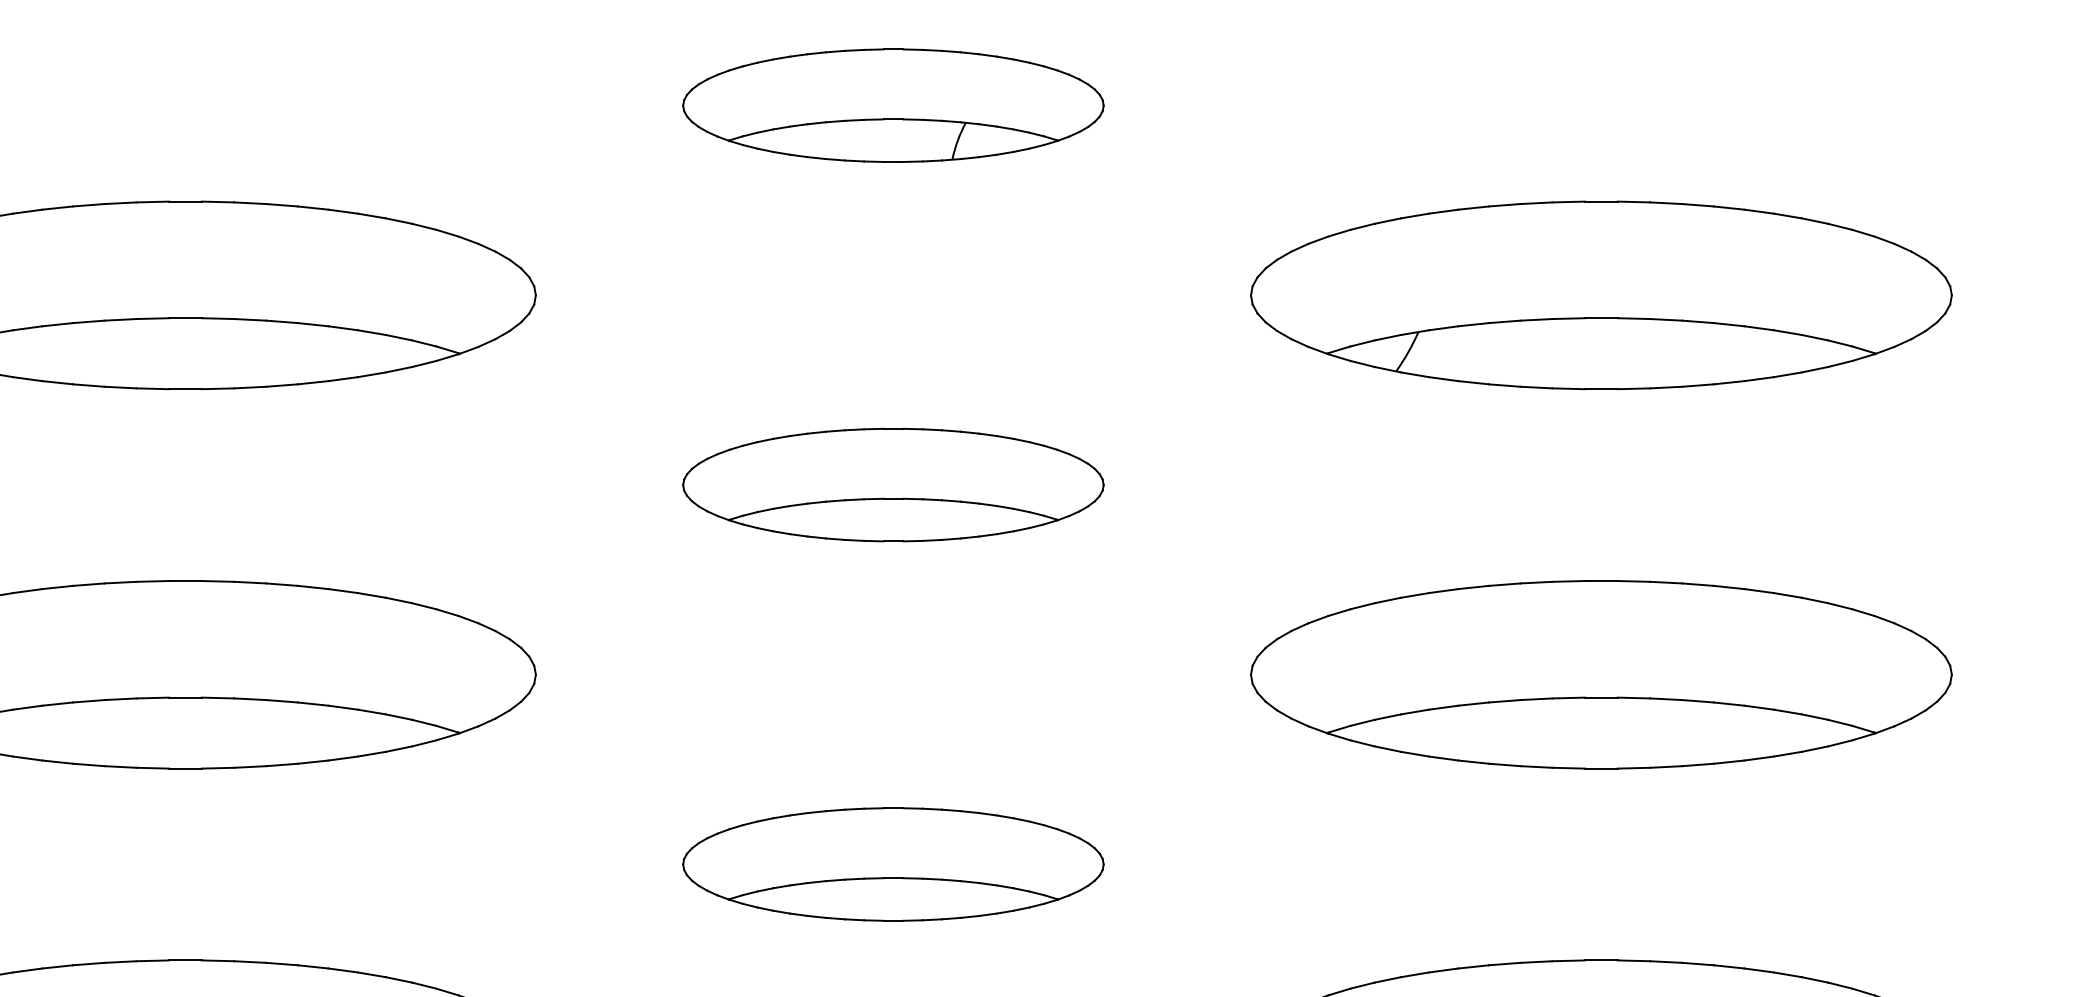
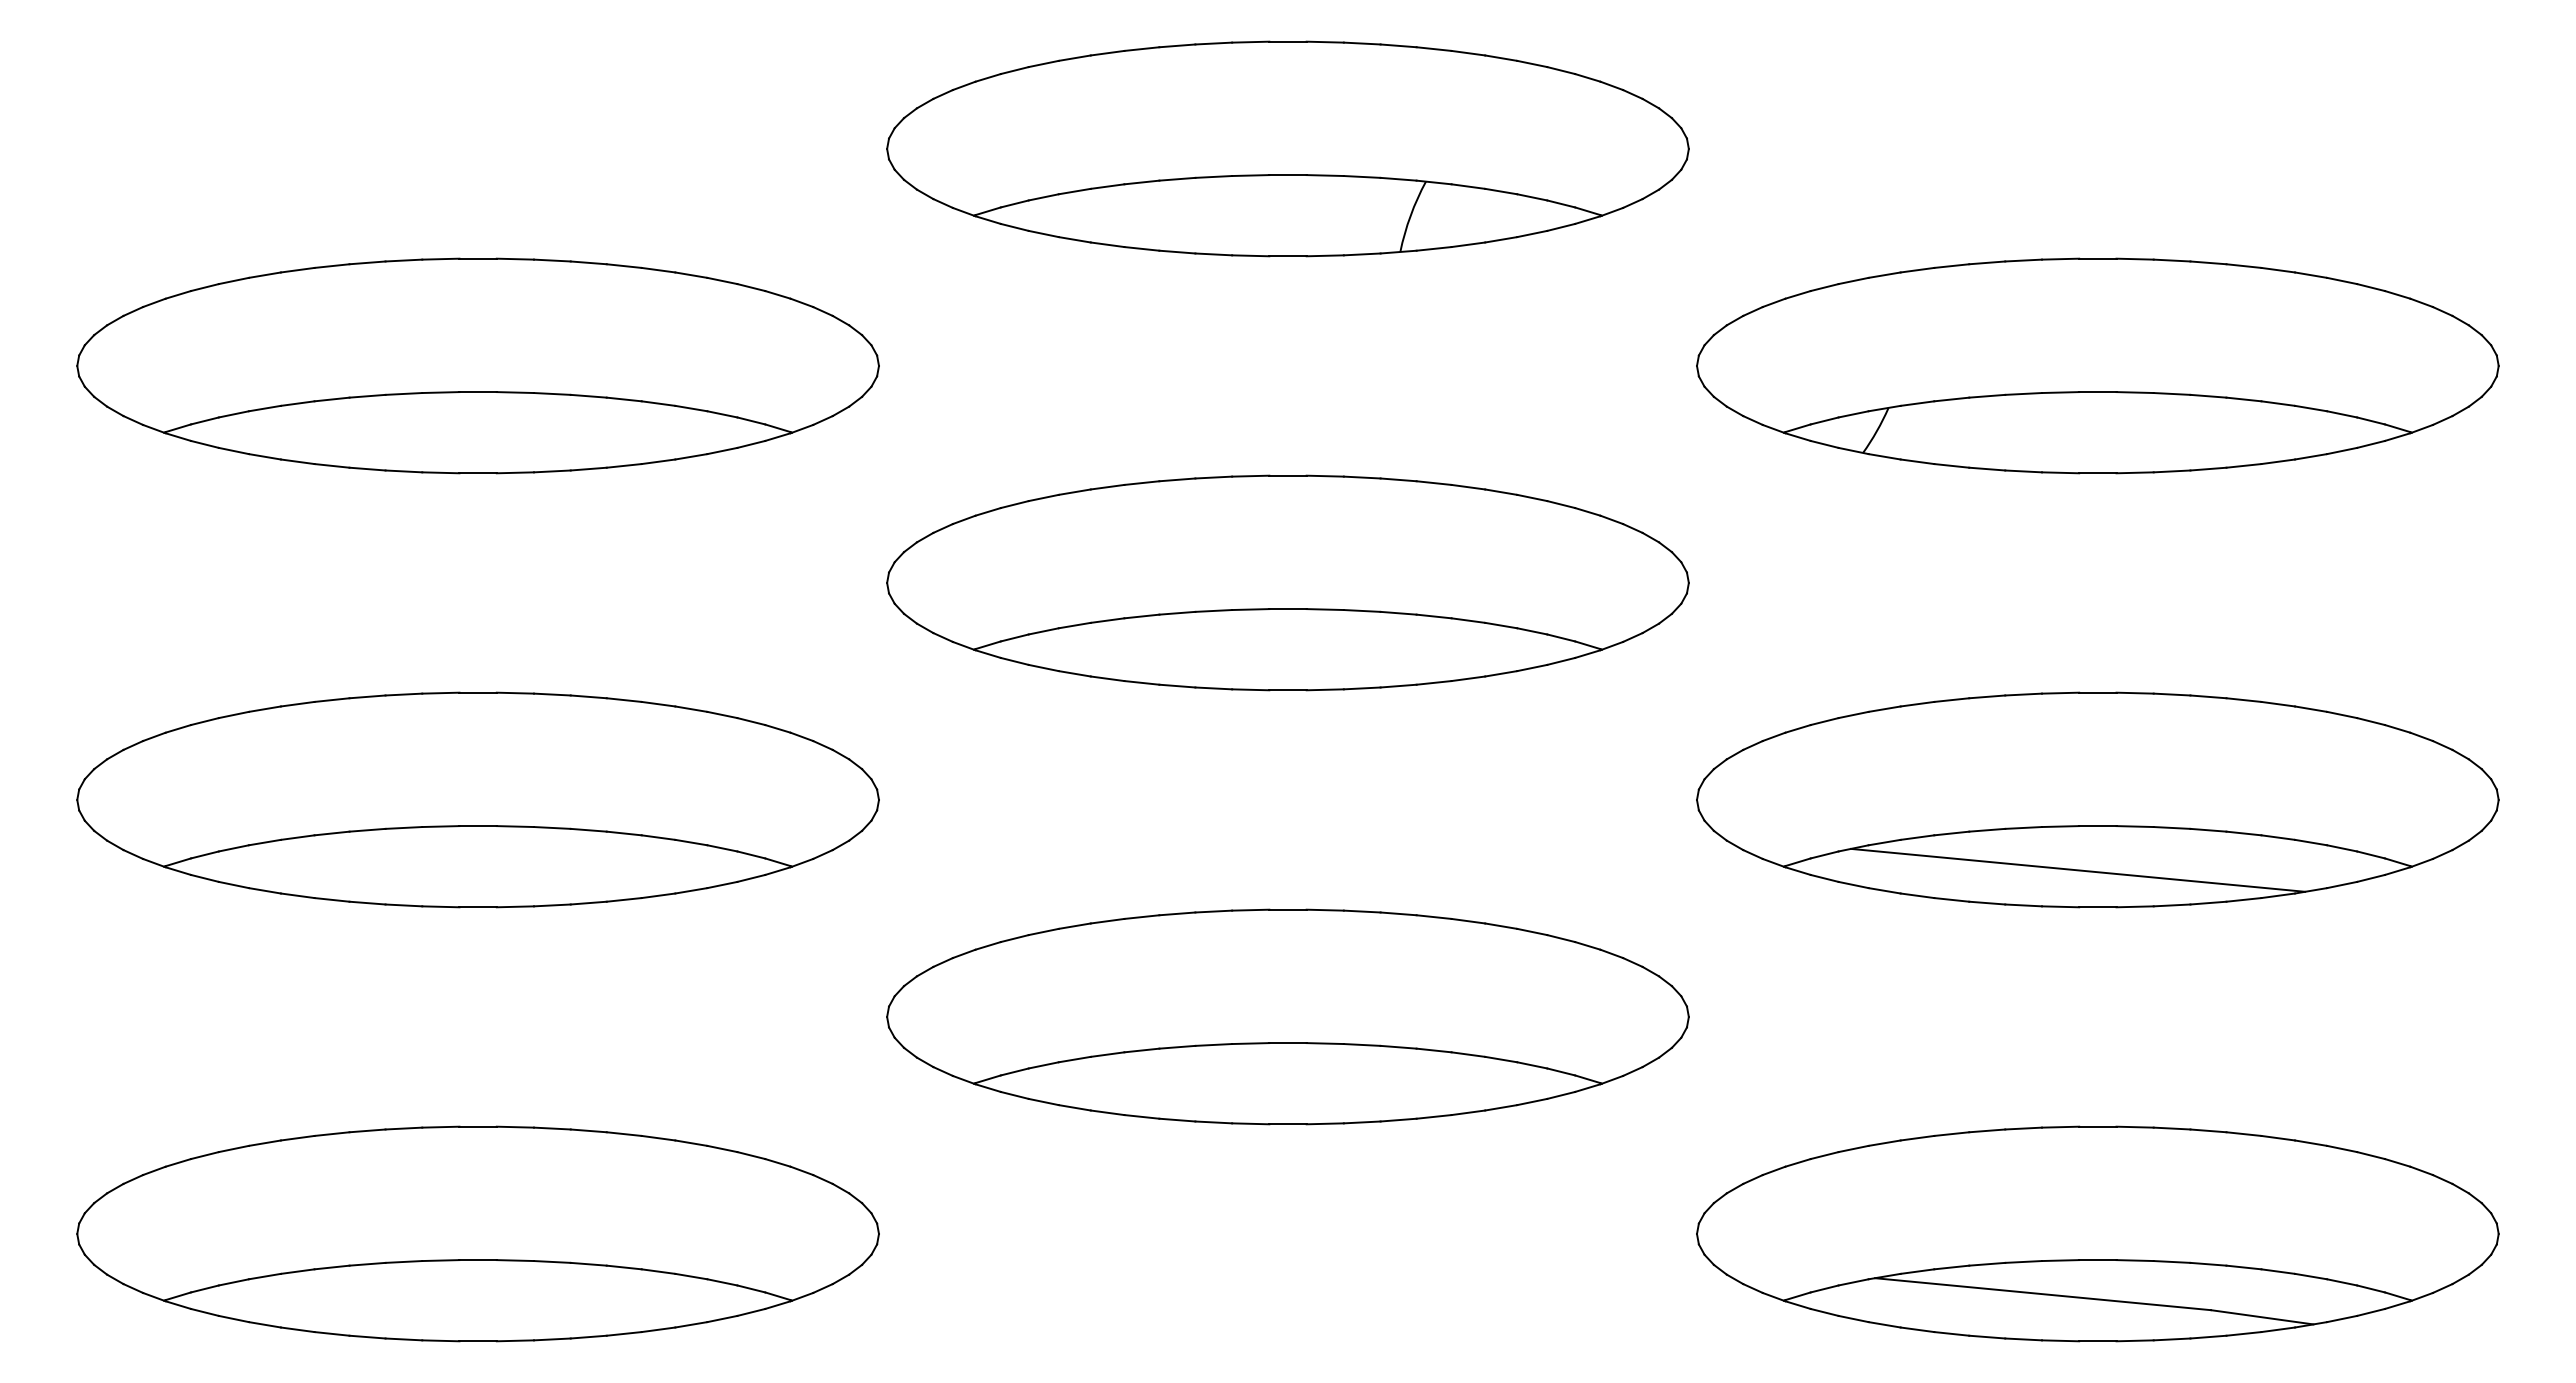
part: (893, 105) -> (1287, 148), size x1.67
part: (893, 484) -> (1287, 582), size x1.67
line: (1584, 735) -> (2078, 869), added
part: (893, 864) -> (1287, 1016), size x1.67

